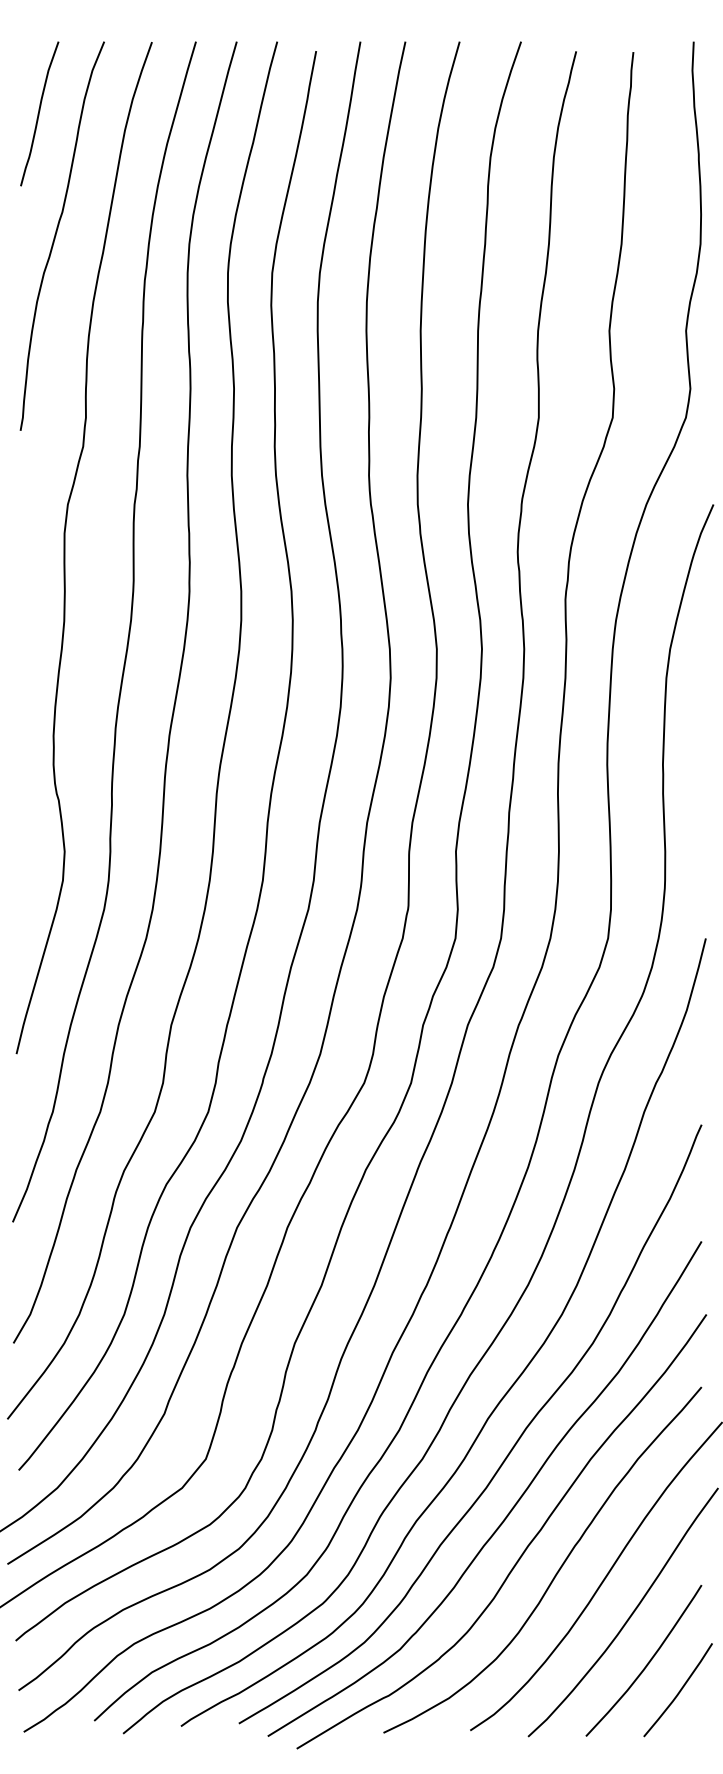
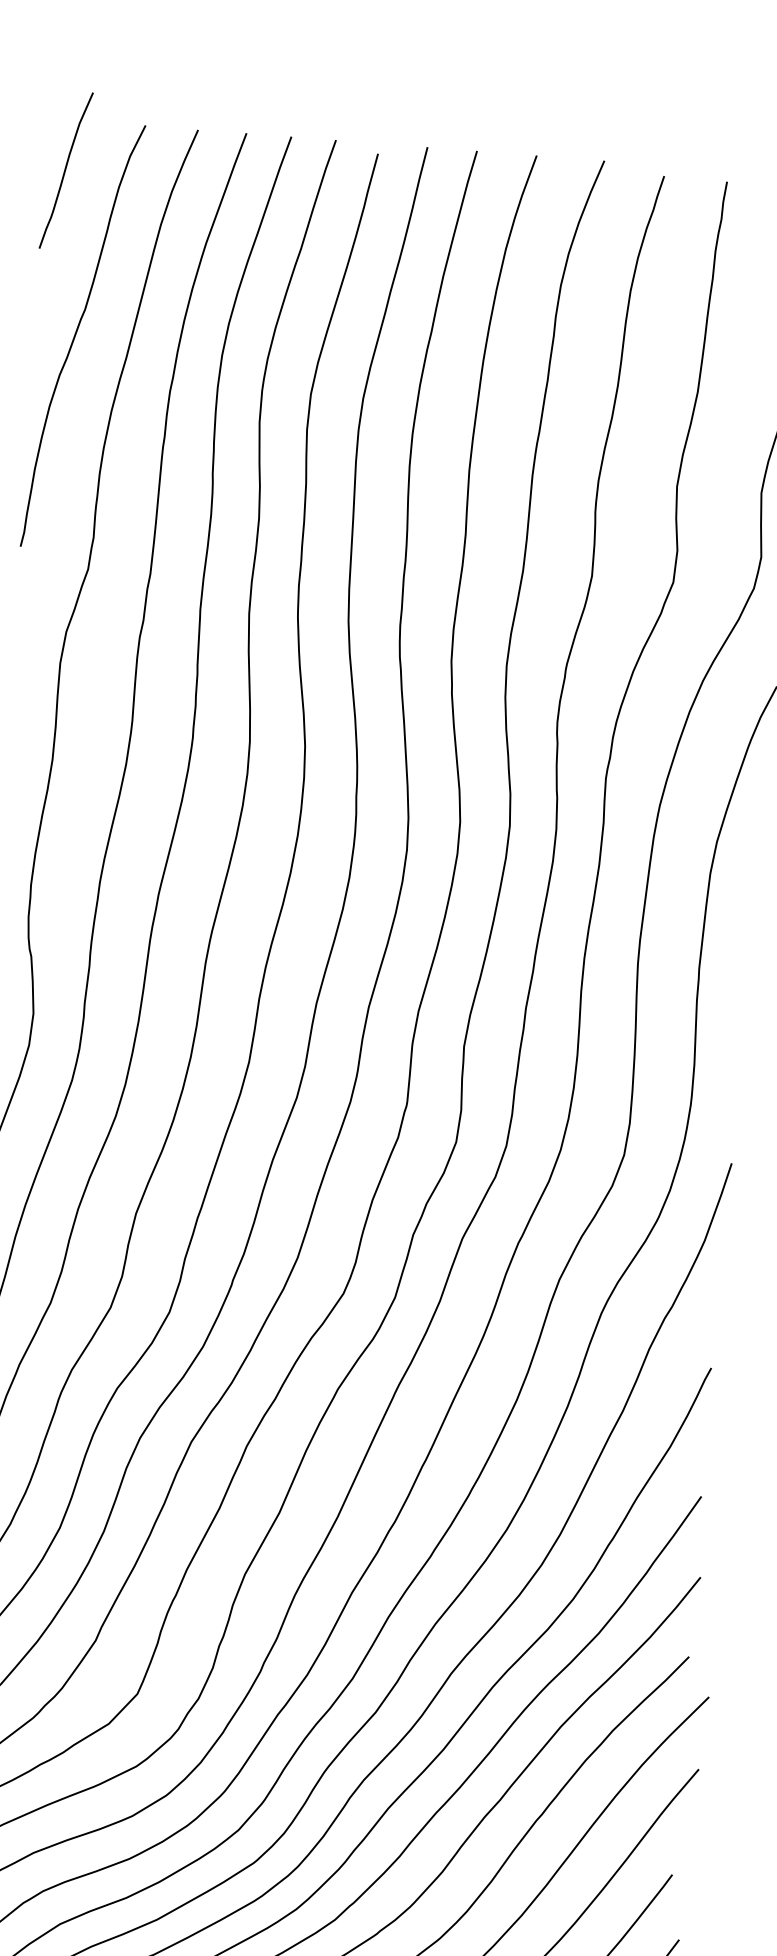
curve: (39, 113) -> (66, 170), moved

